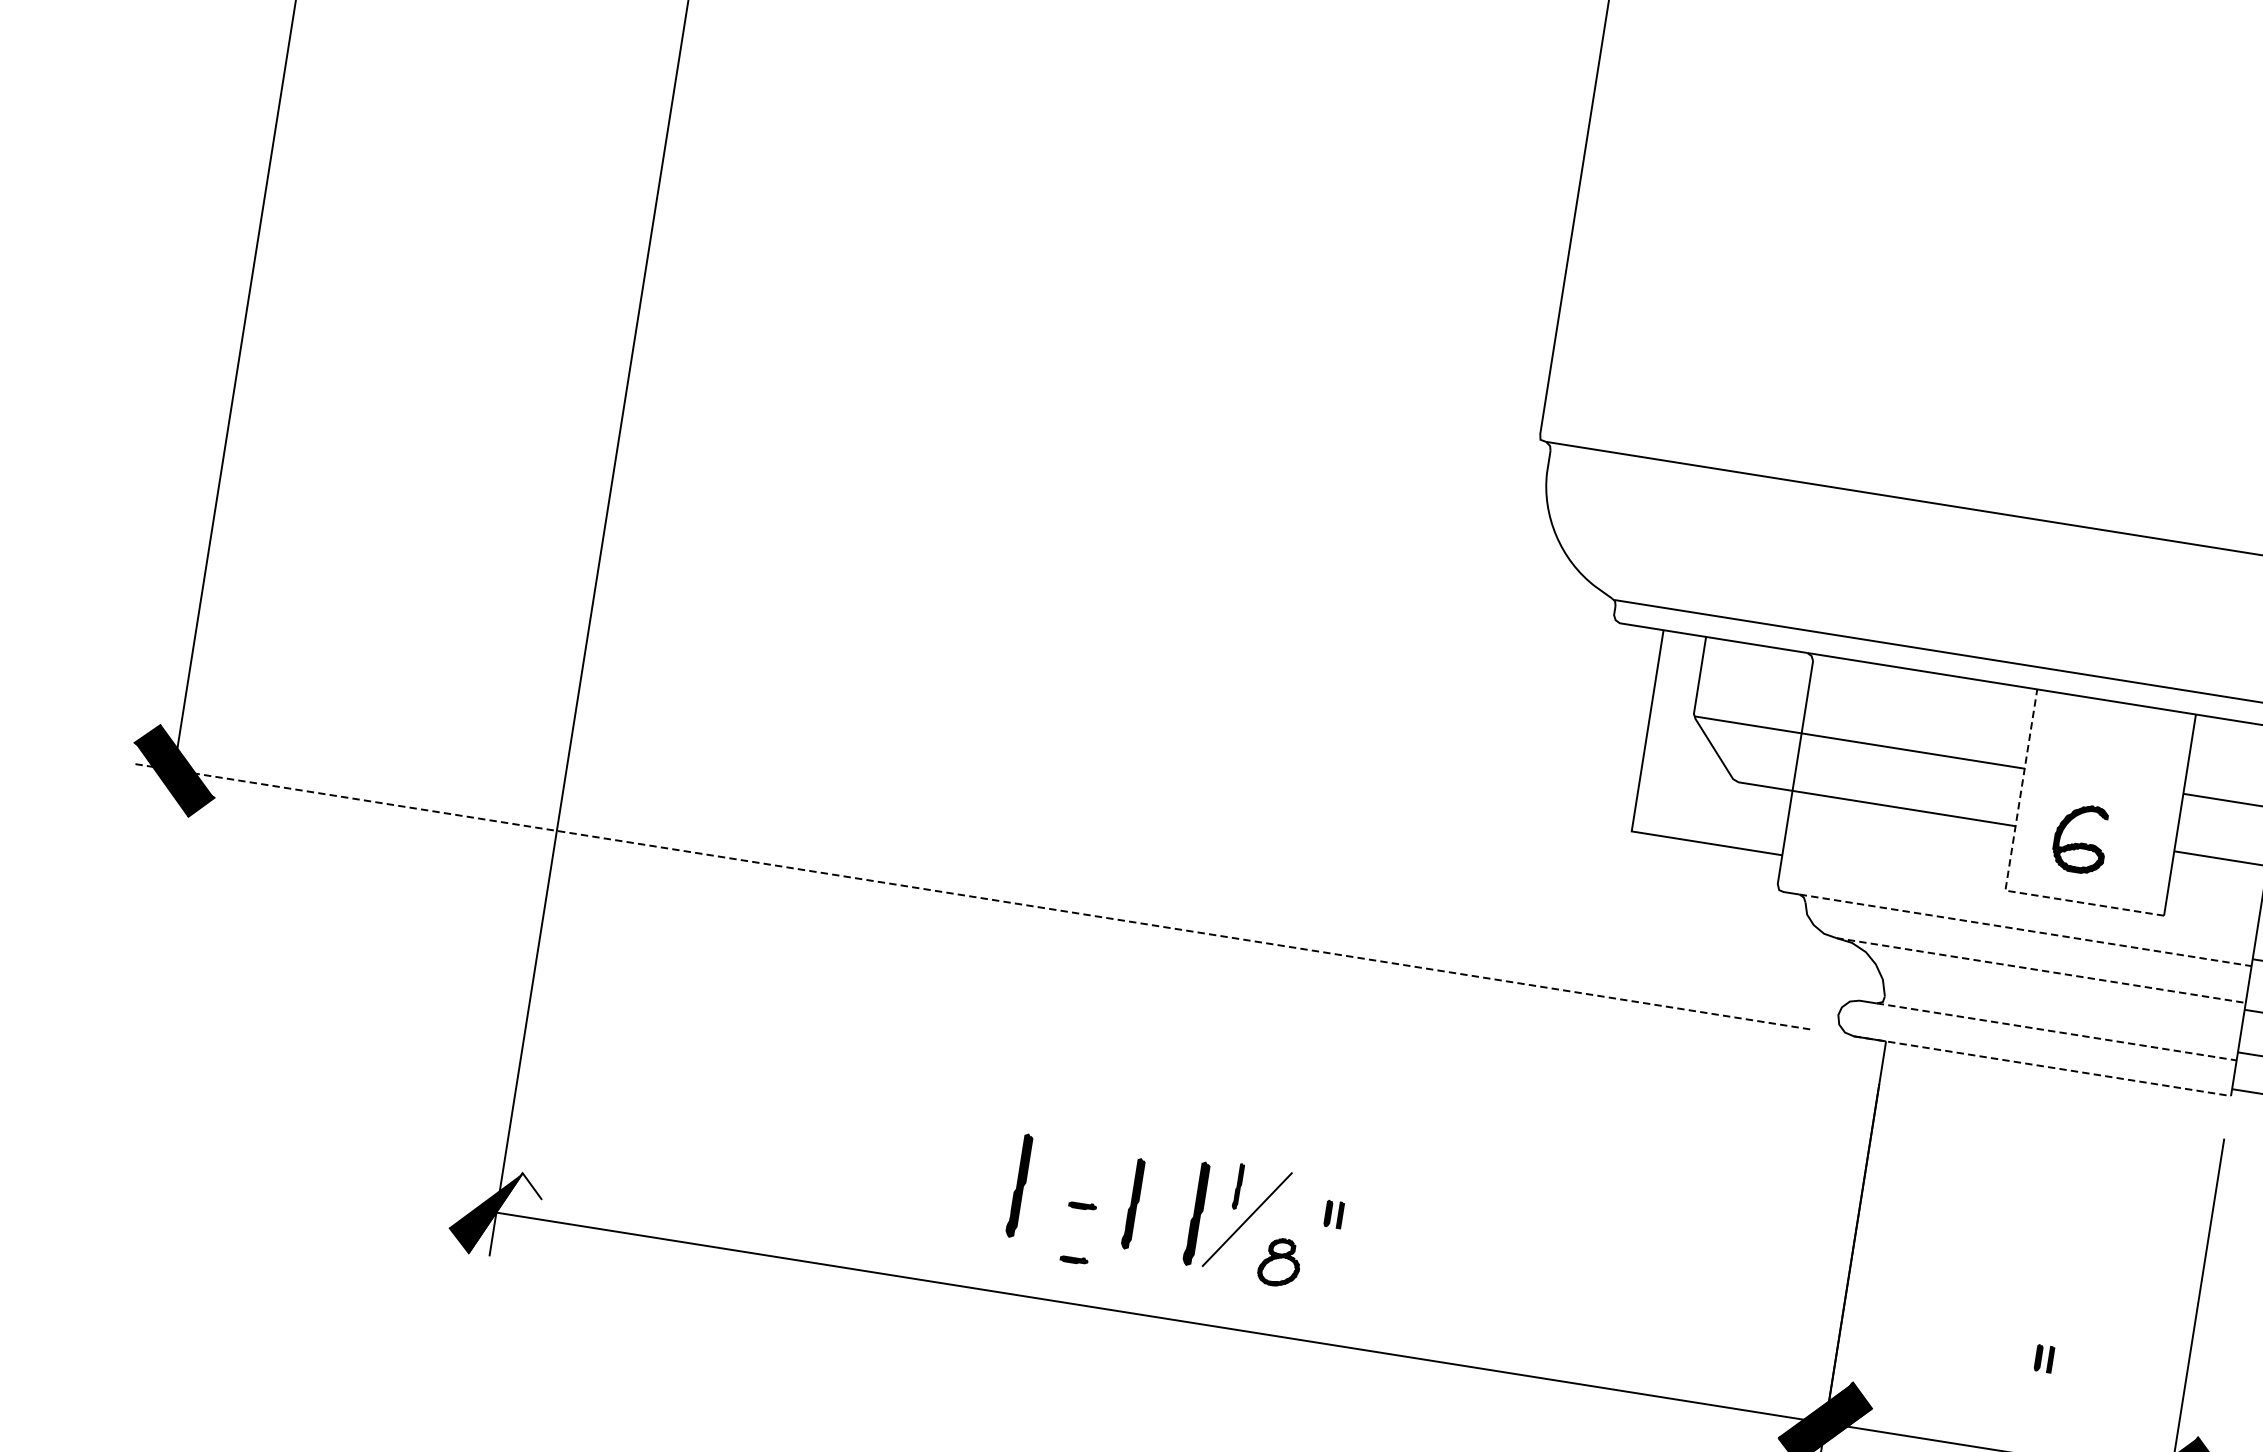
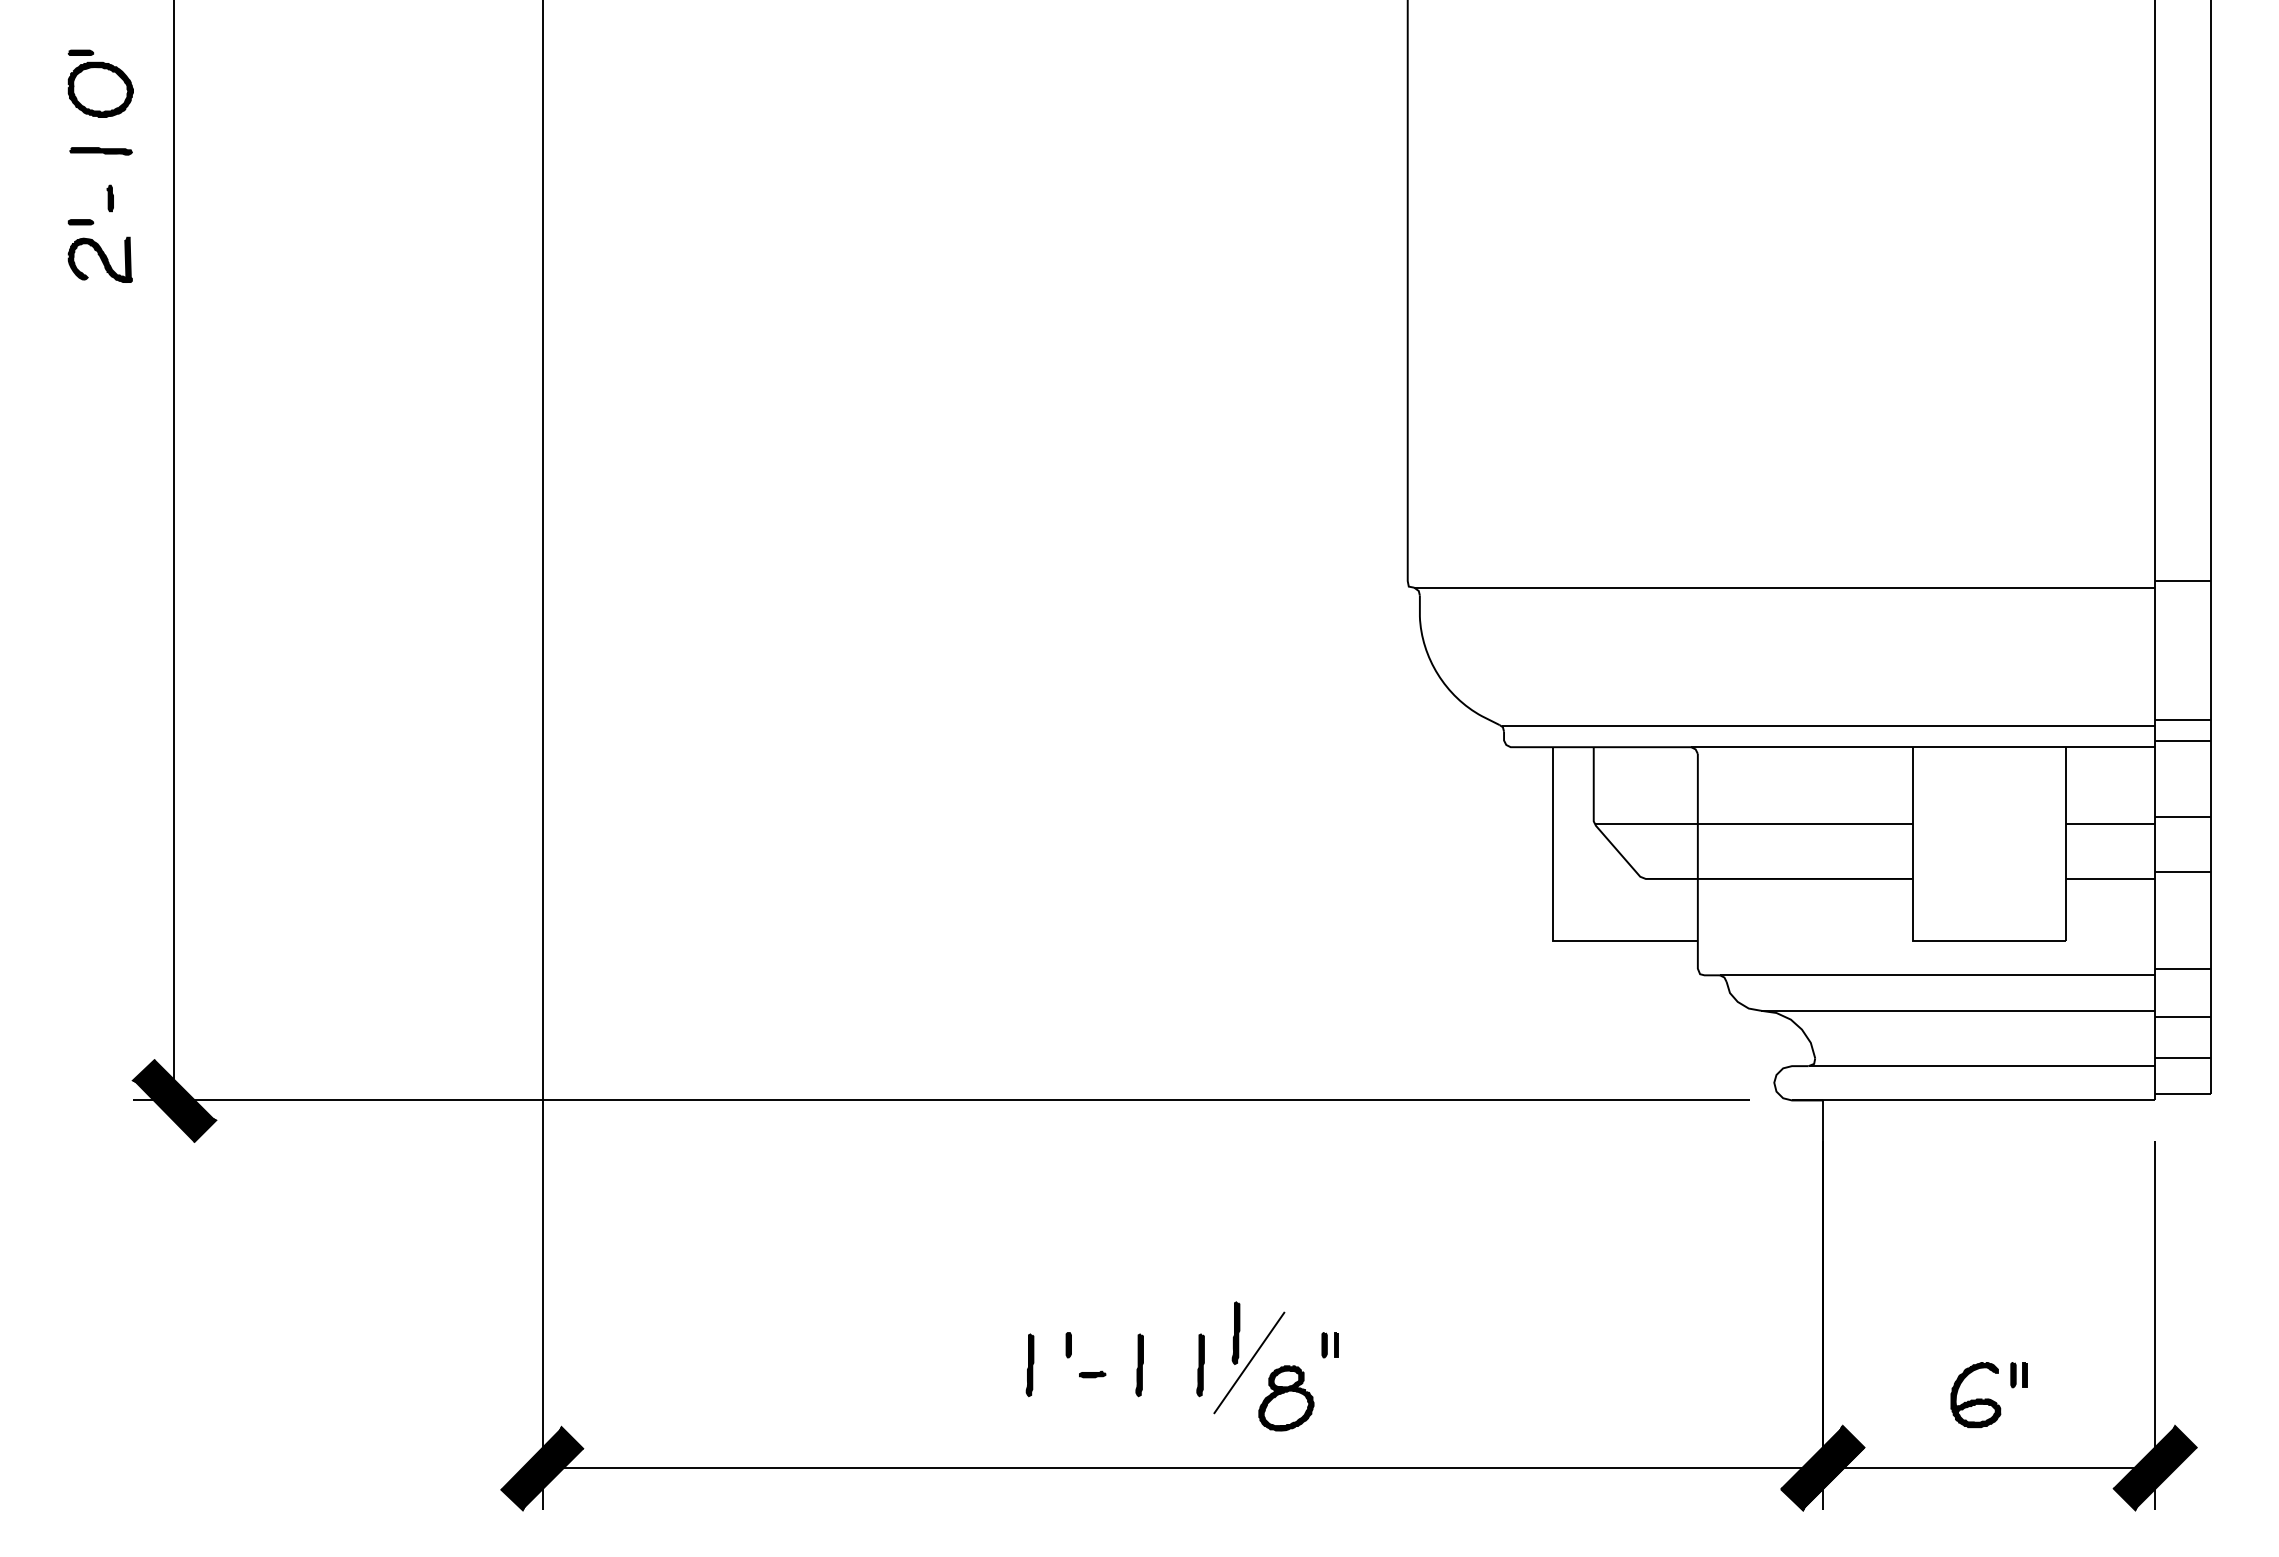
part: (2080, 839) -> (1975, 1395), moved
line: (2008, 870) -> (1912, 921), dashed -> solid
line: (969, 896) -> (940, 1100), dashed -> solid
line: (2025, 930) -> (1937, 975), dashed -> solid
line: (2041, 970) -> (1958, 1010), dashed -> solid
line: (2057, 1032) -> (1982, 1066), dashed -> solid
line: (2042, 1066) -> (1973, 1100), dashed -> solid
part: (1062, 1171) -> (1068, 1345), added
part: (1237, 1185) -> (1235, 1332), size x1.43
part: (1018, 1186) -> (1029, 1365), size x0.62
part: (1132, 1204) -> (1139, 1365), size x0.71
fill: (506, 1214) -> (552, 1468), added
part: (1196, 1214) -> (1200, 1365), size x0.62
part: (1073, 1259) -> (1092, 1426), removed
part: (1280, 1262) -> (1286, 1398), size x1.43

